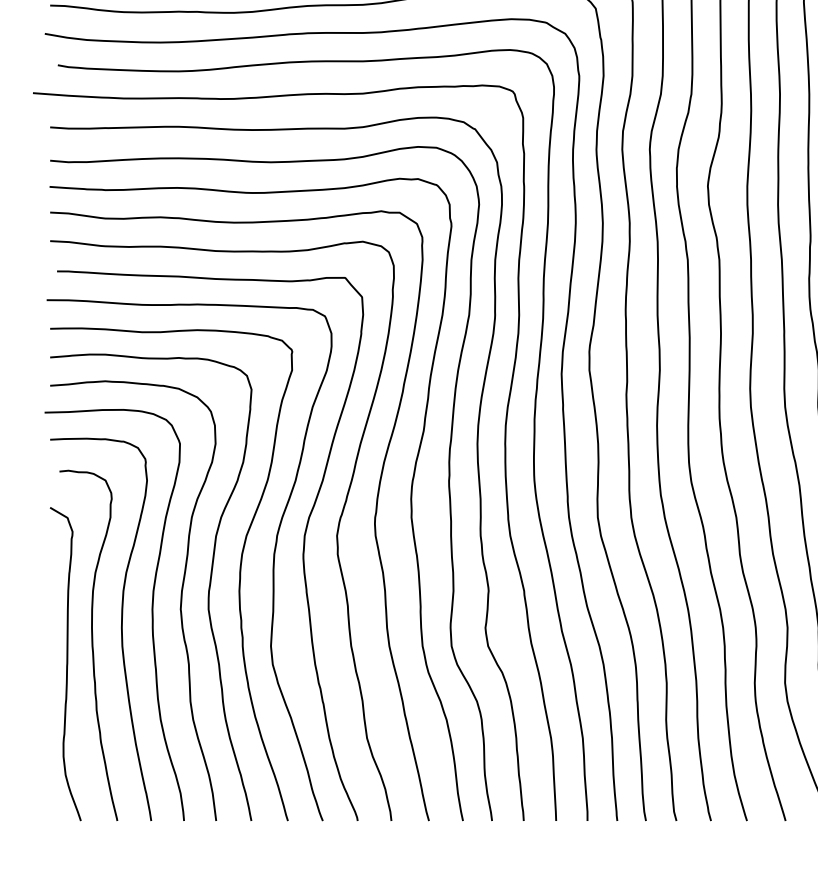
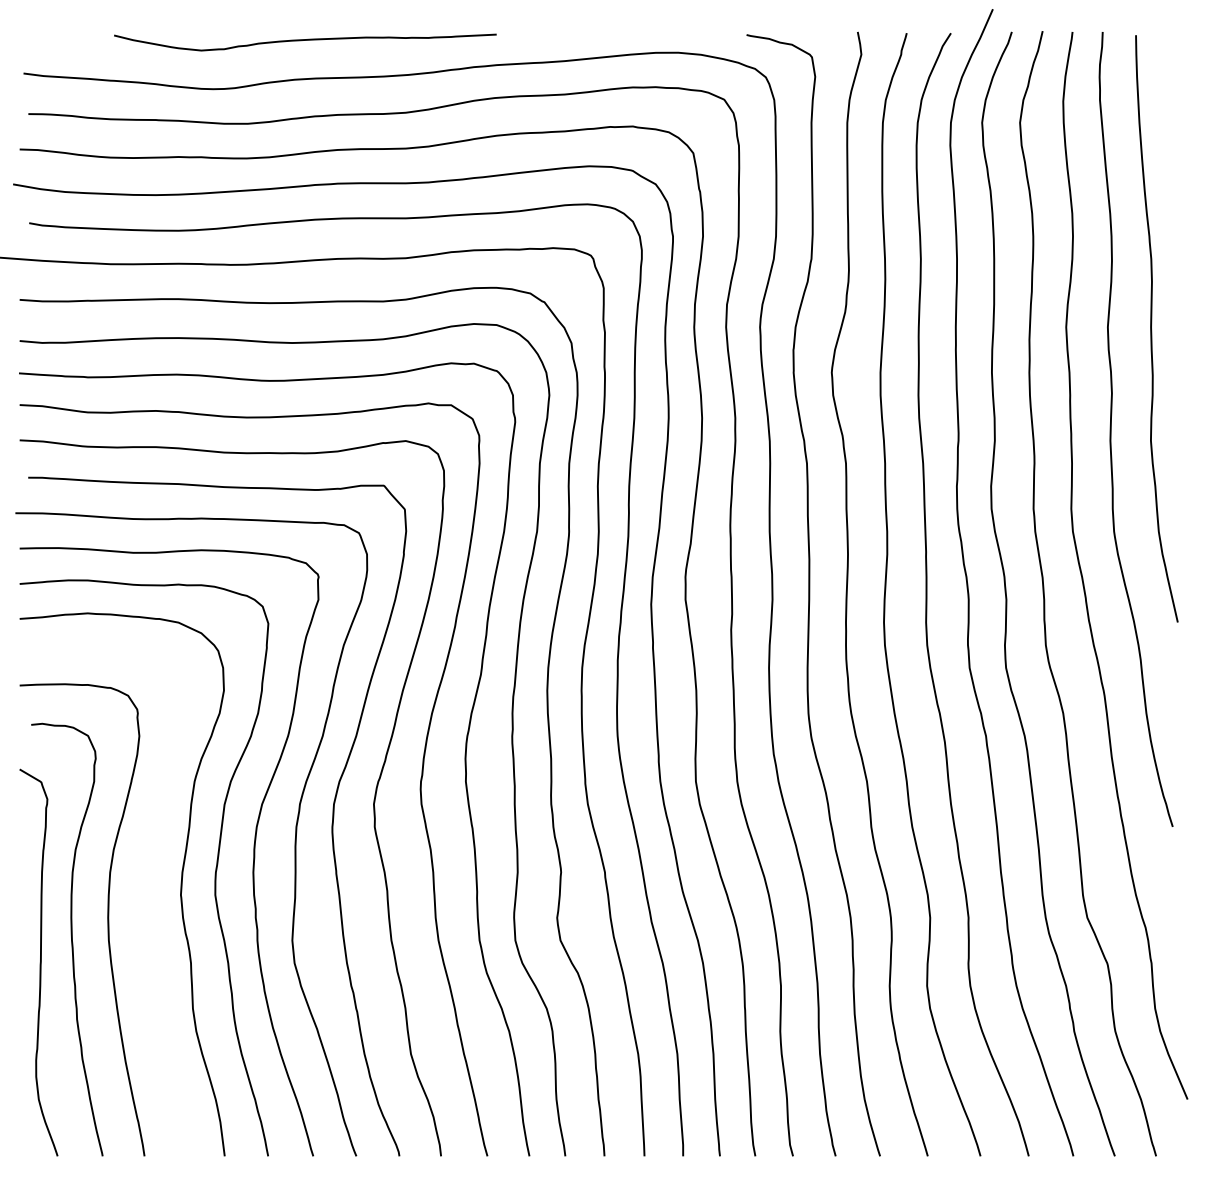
curve: (152, 614) -> (145, 901), removed

